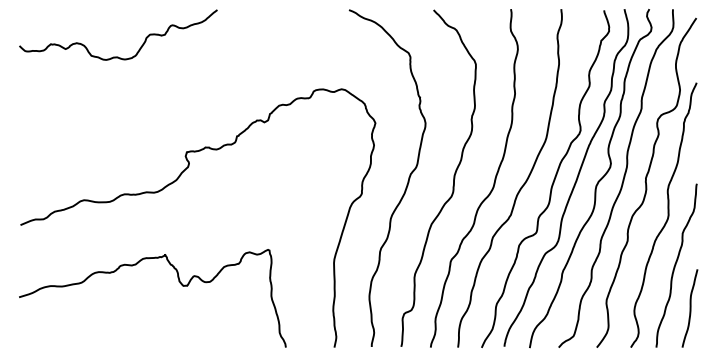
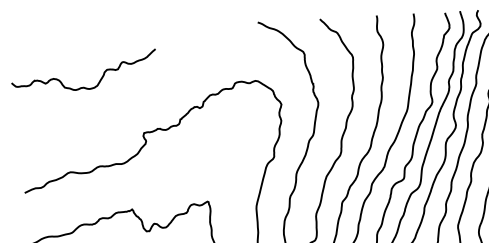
curve: (118, 56) -> (84, 87), moved

